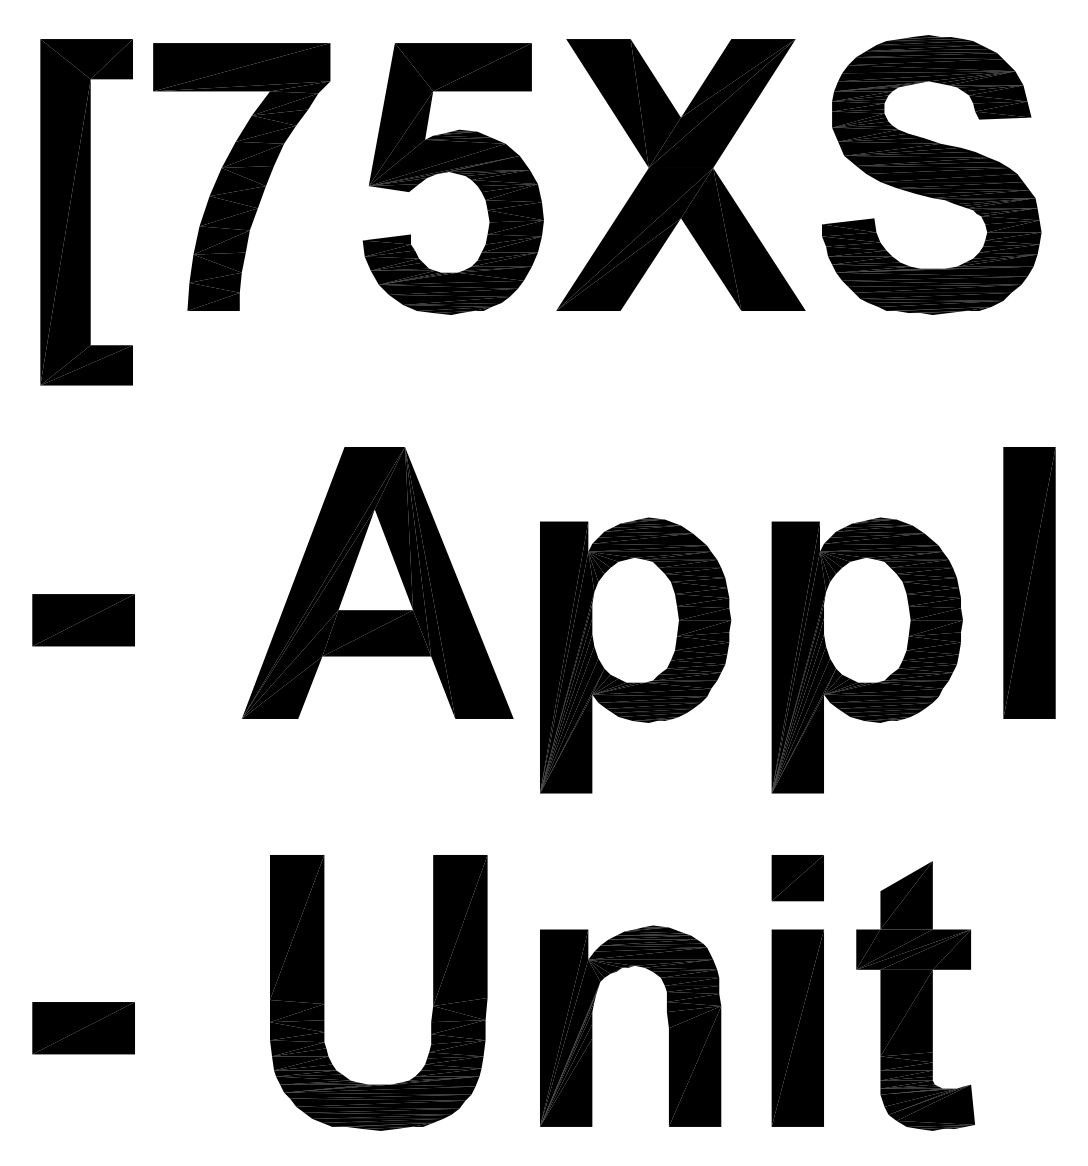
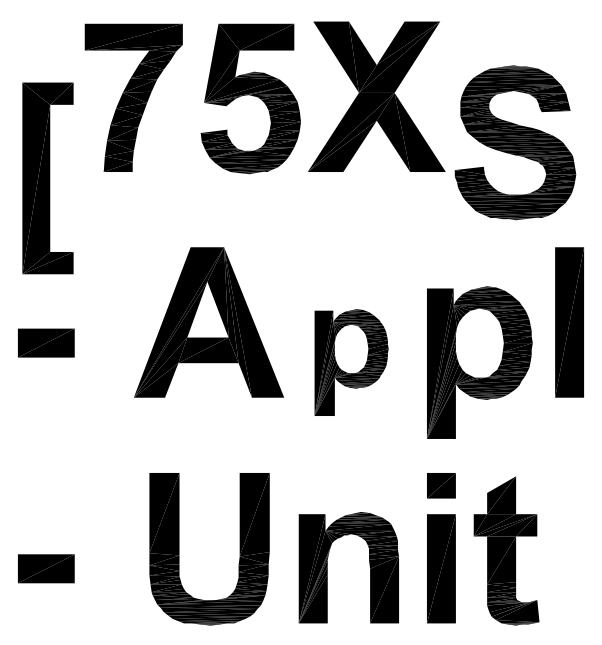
part: (931, 174) -> (515, 142), moved
part: (85, 212) -> (47, 178), moved
part: (635, 655) -> (351, 362), size x0.7

